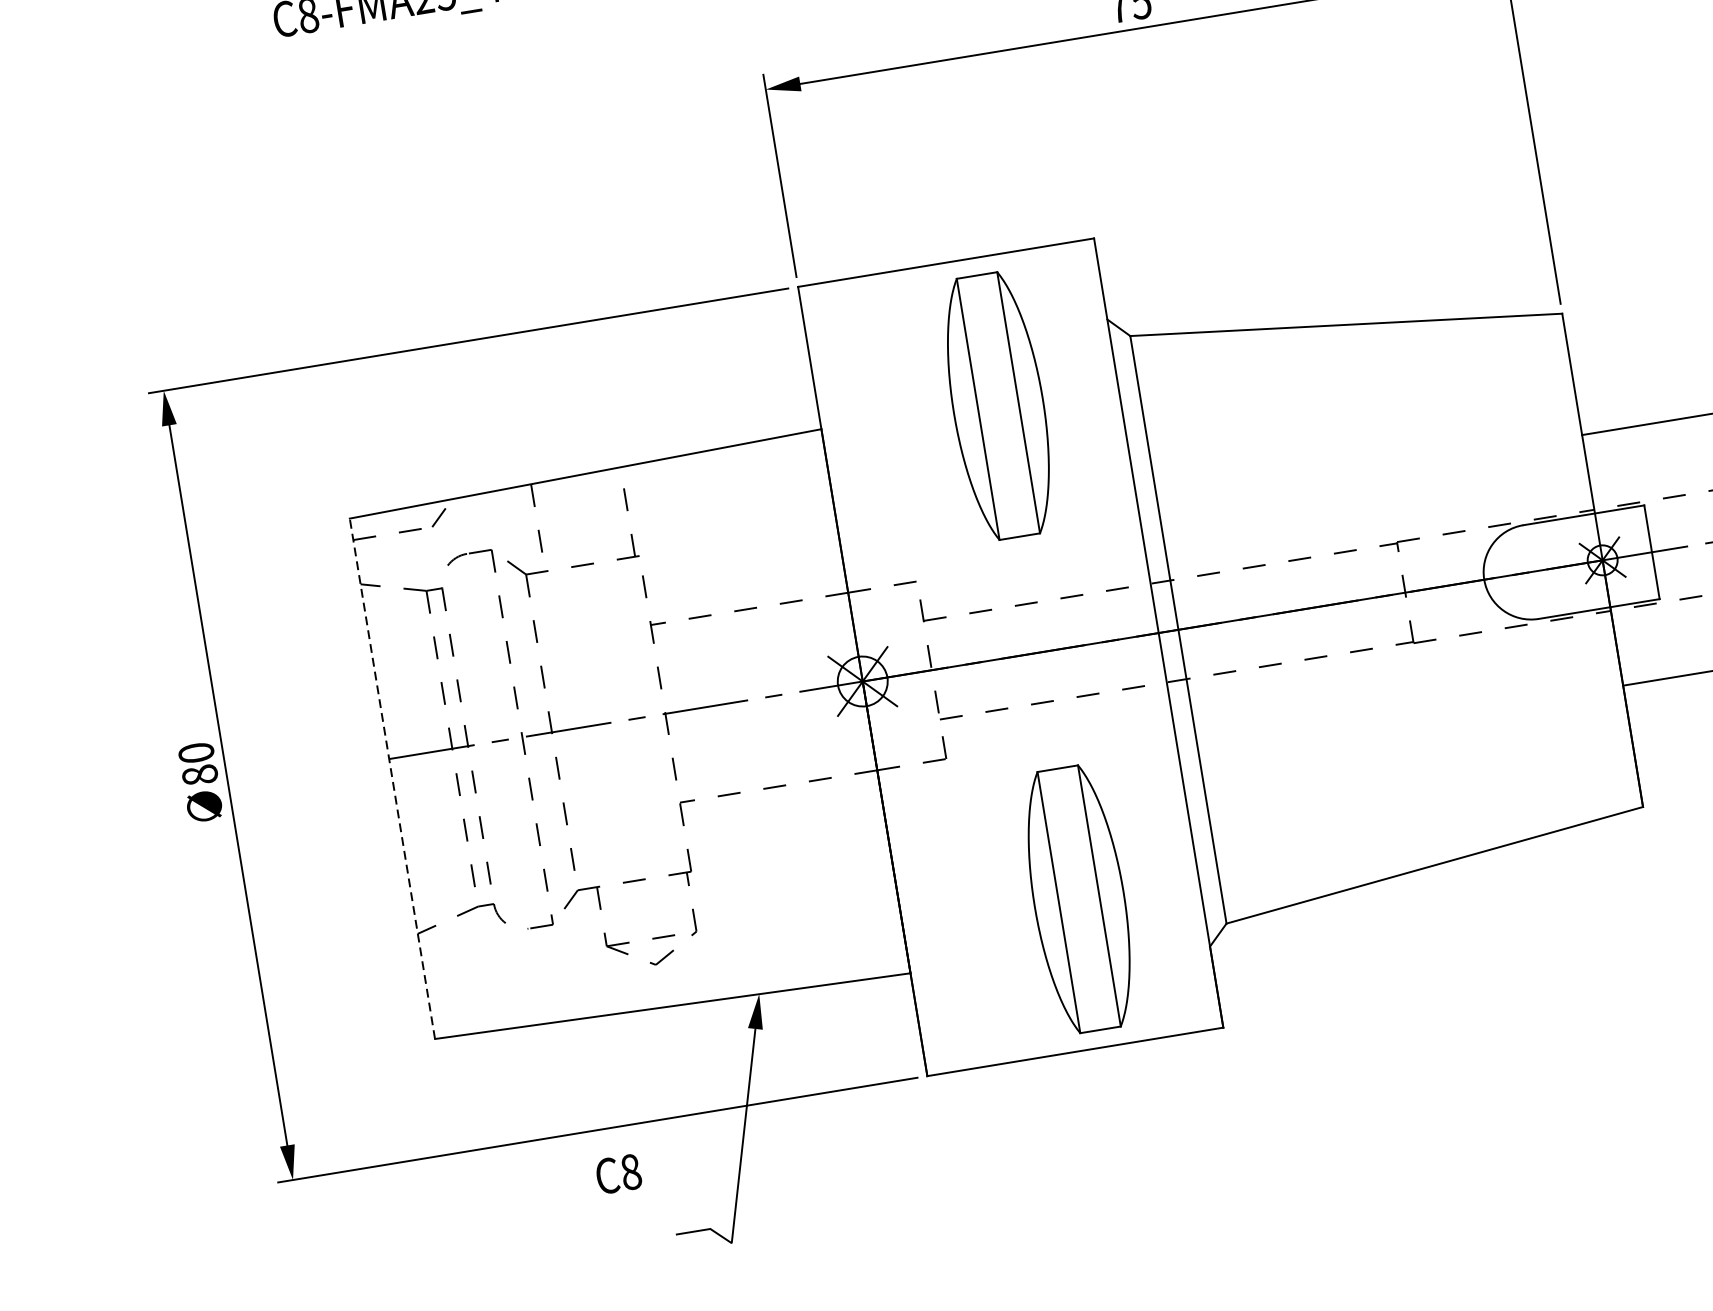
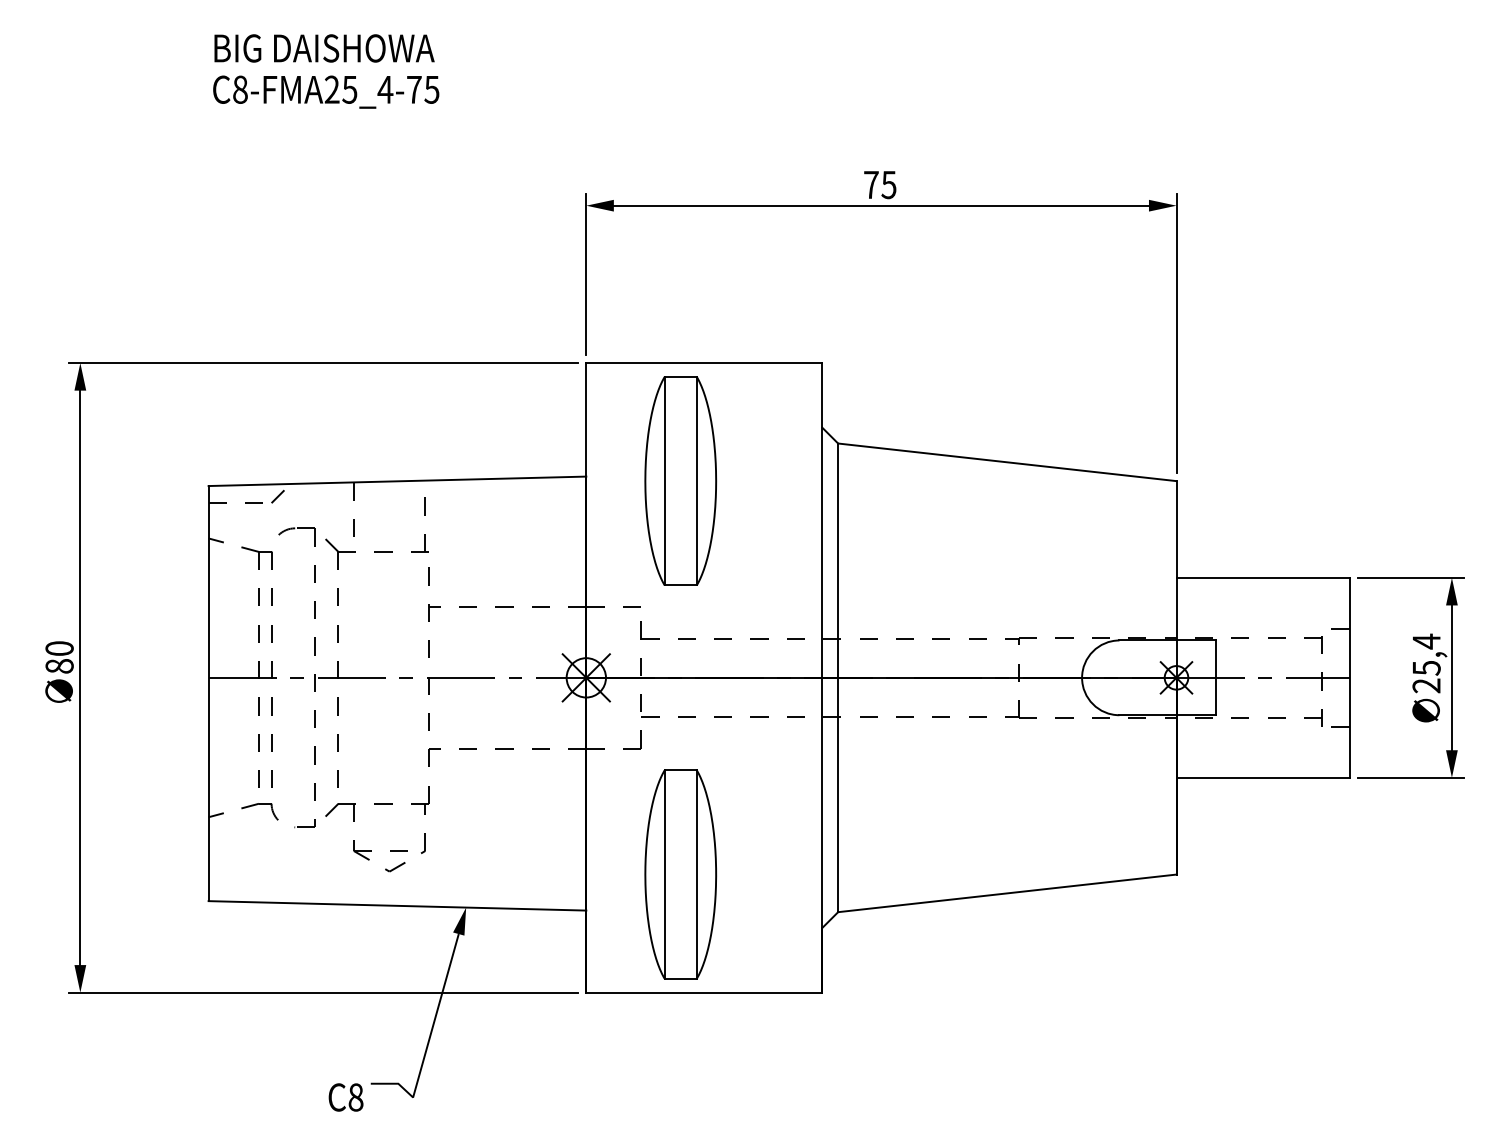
part: (997, 405) -> (680, 480), moved
line: (392, 778) -> (208, 693), dashed -> solid
part: (1078, 899) -> (680, 874), moved
text: (617, 1174) -> (345, 1097), moved

